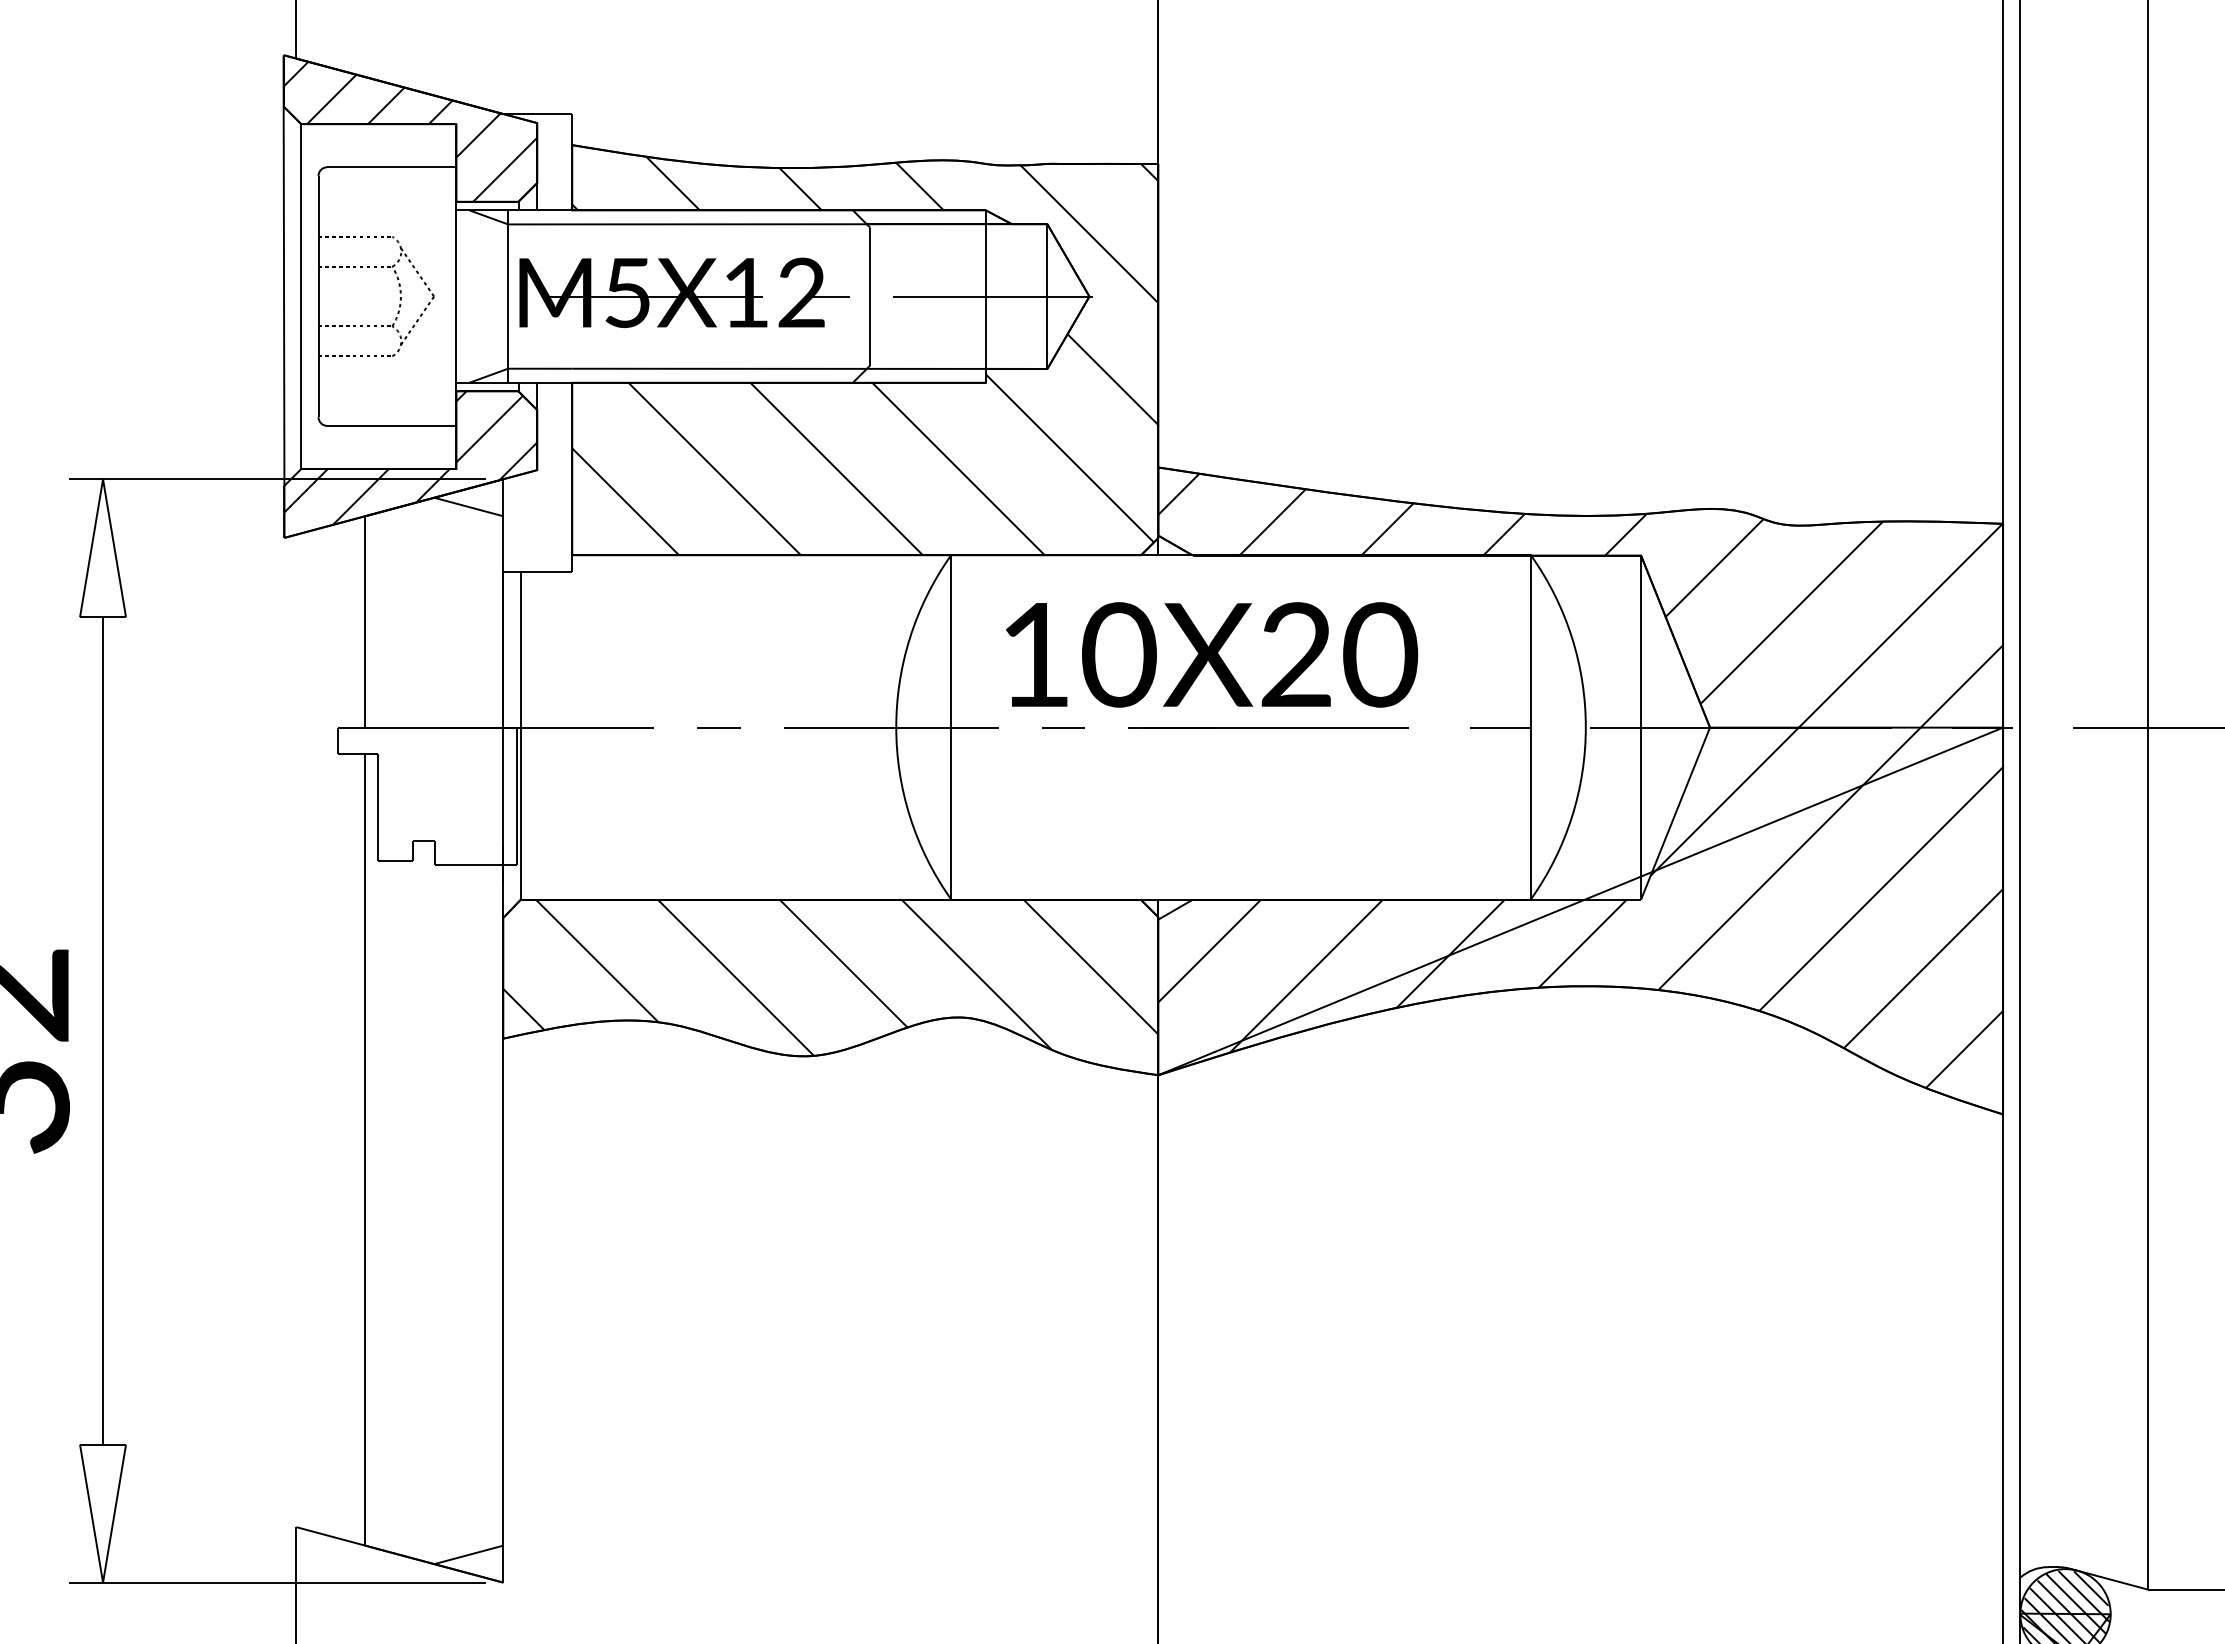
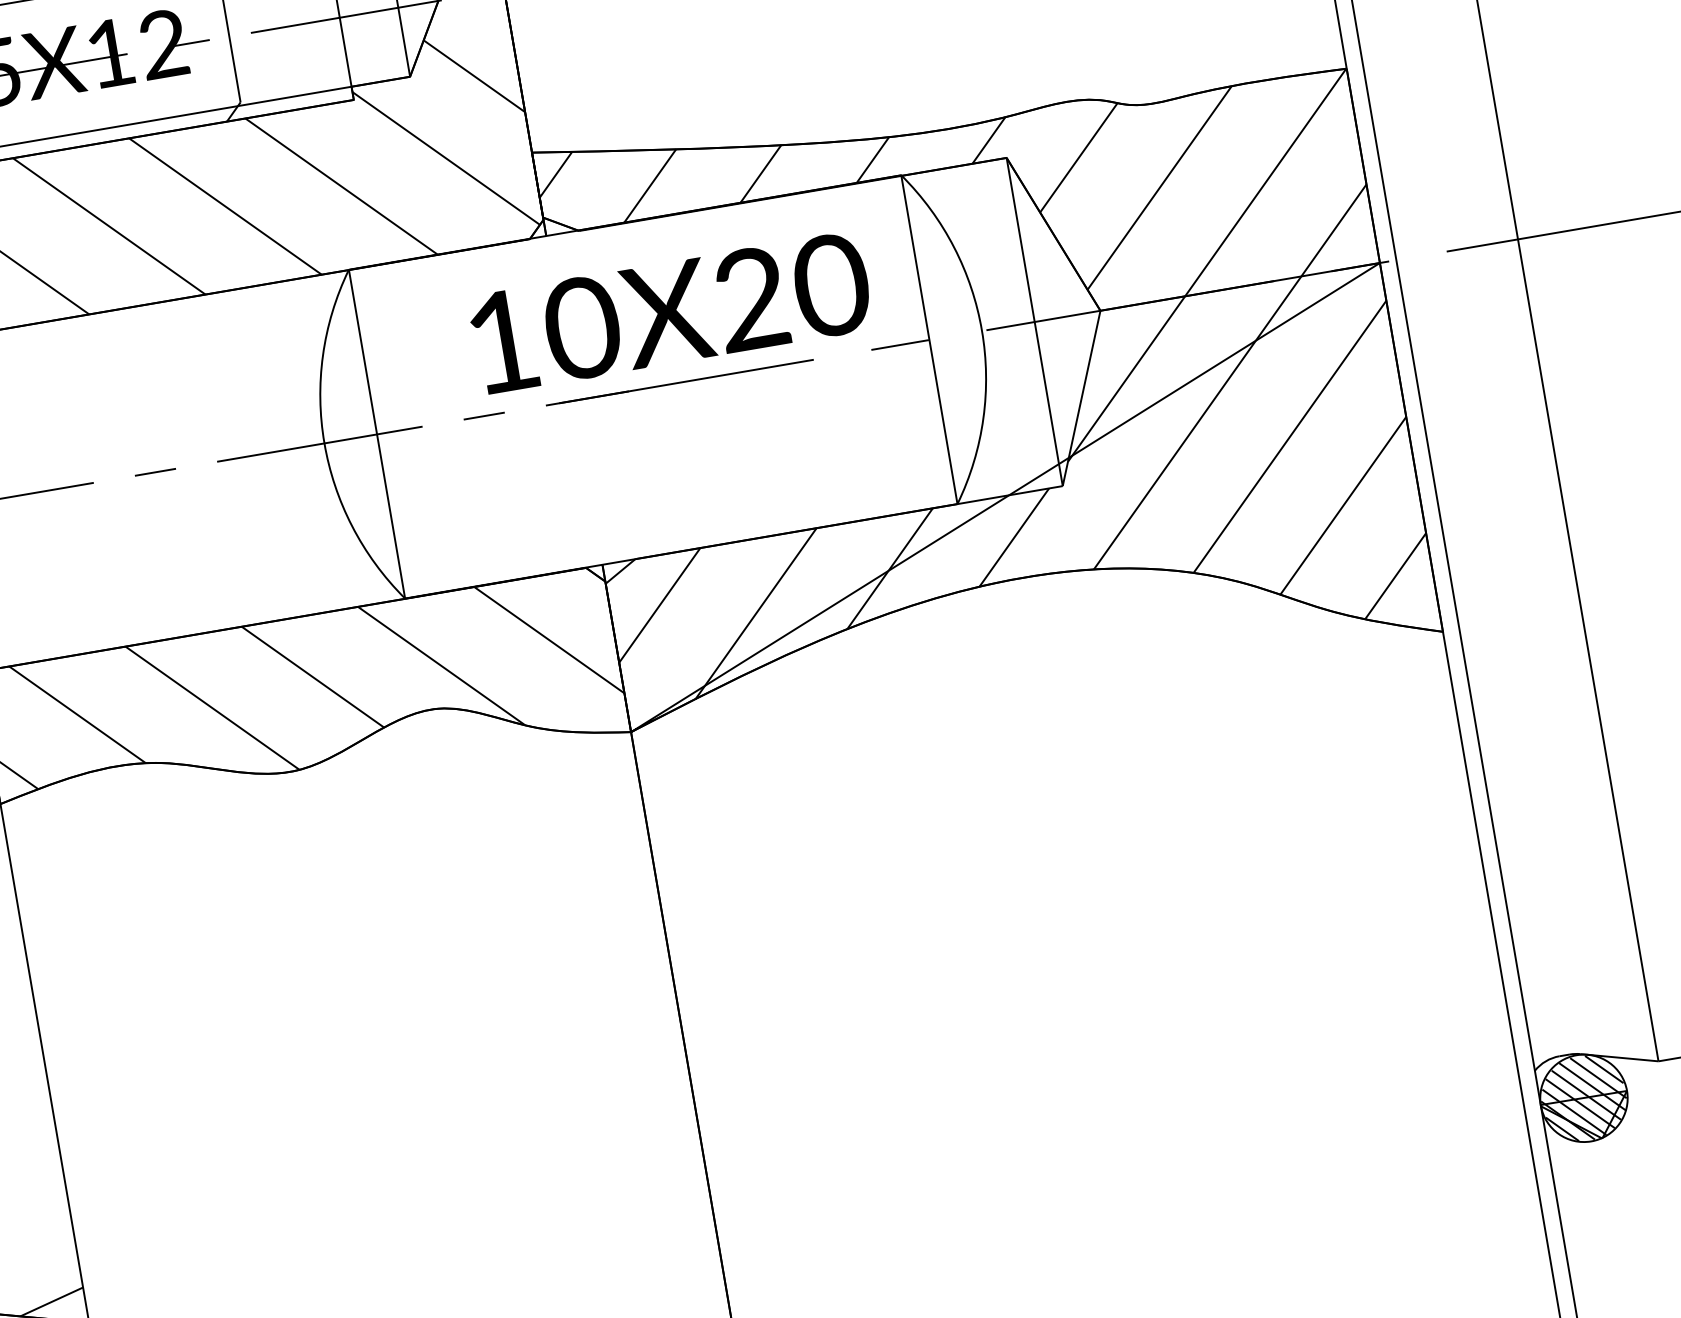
text: (1212, 654) -> (671, 312), moved

